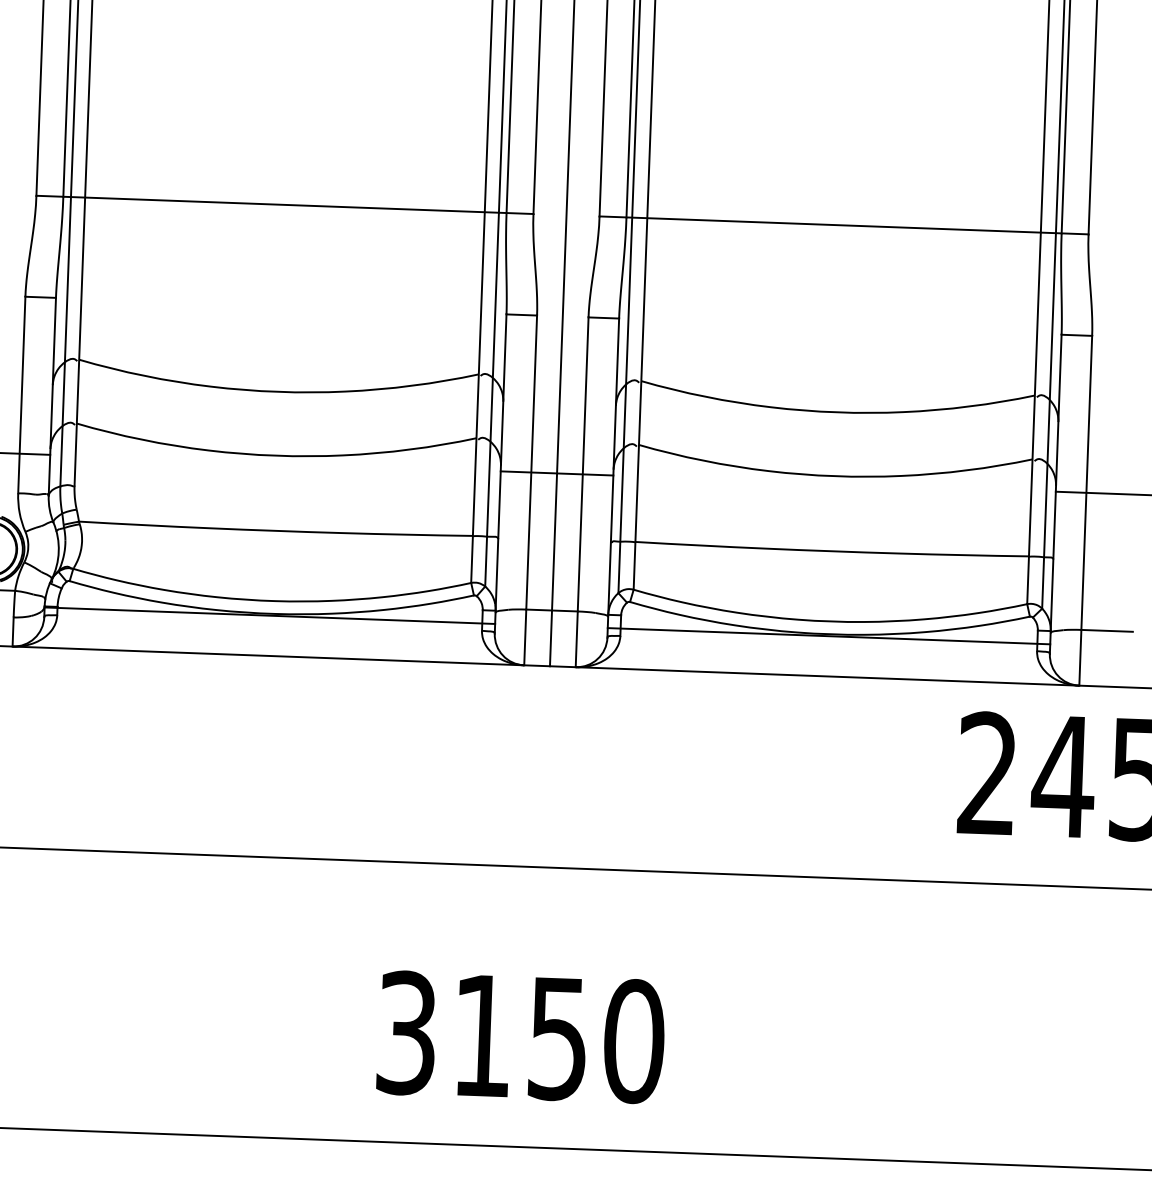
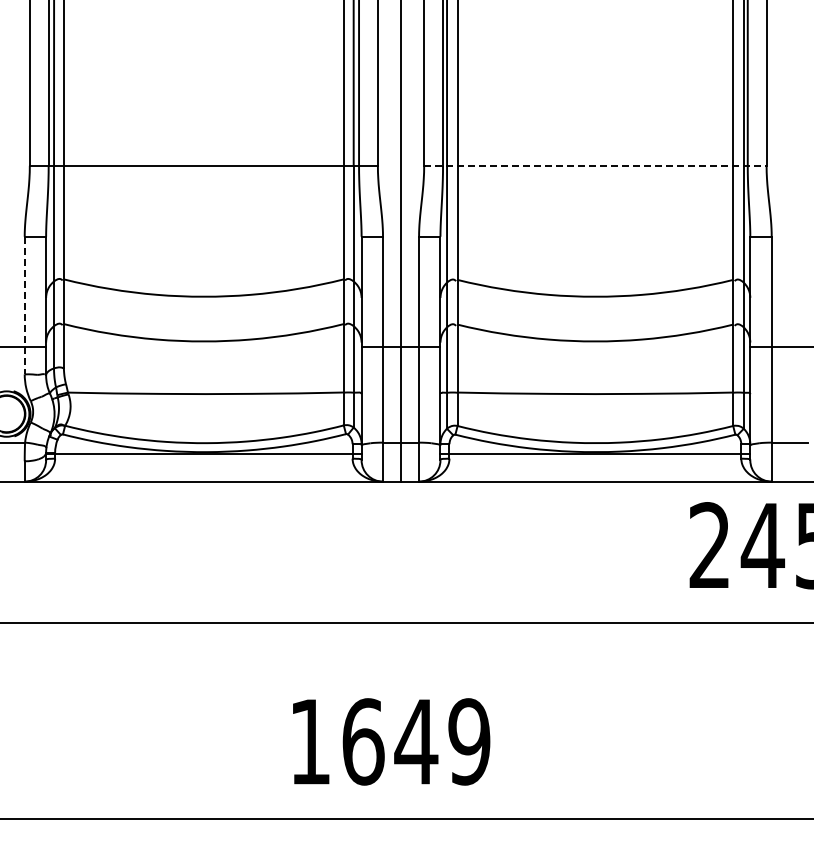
line: (844, 224) -> (595, 165), solid -> dashed
line: (21, 394) -> (24, 305), solid -> dashed
text: (521, 1036) -> (390, 741), 3150 -> 1649

